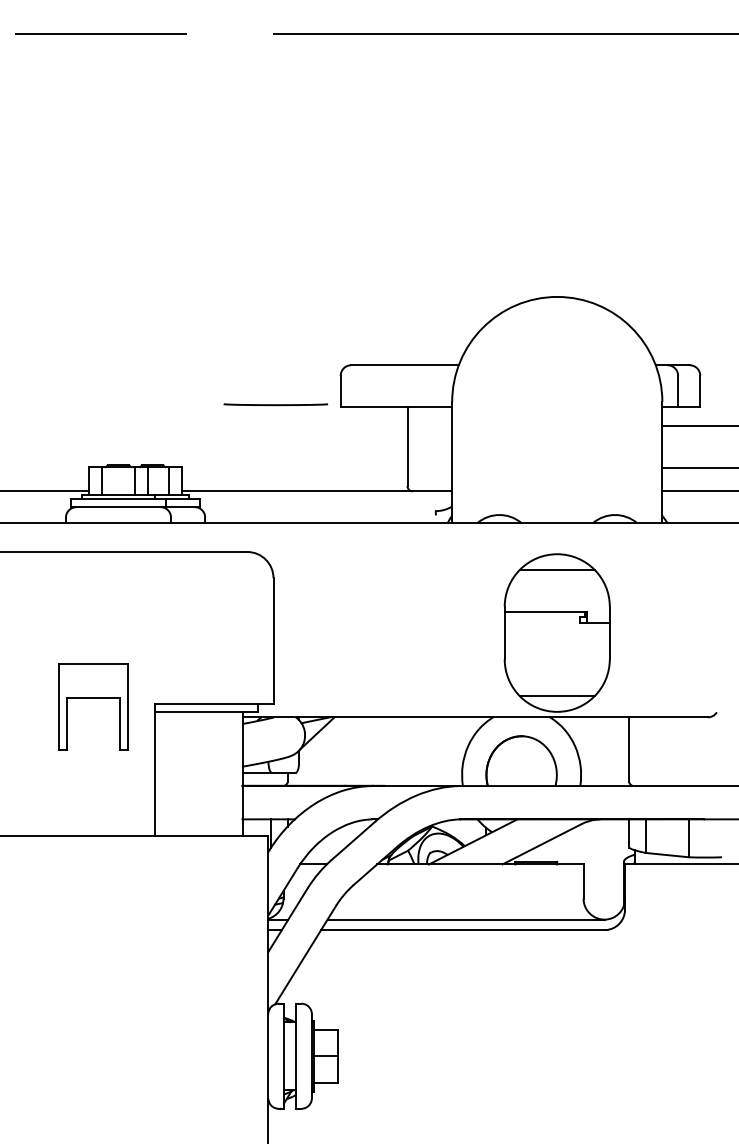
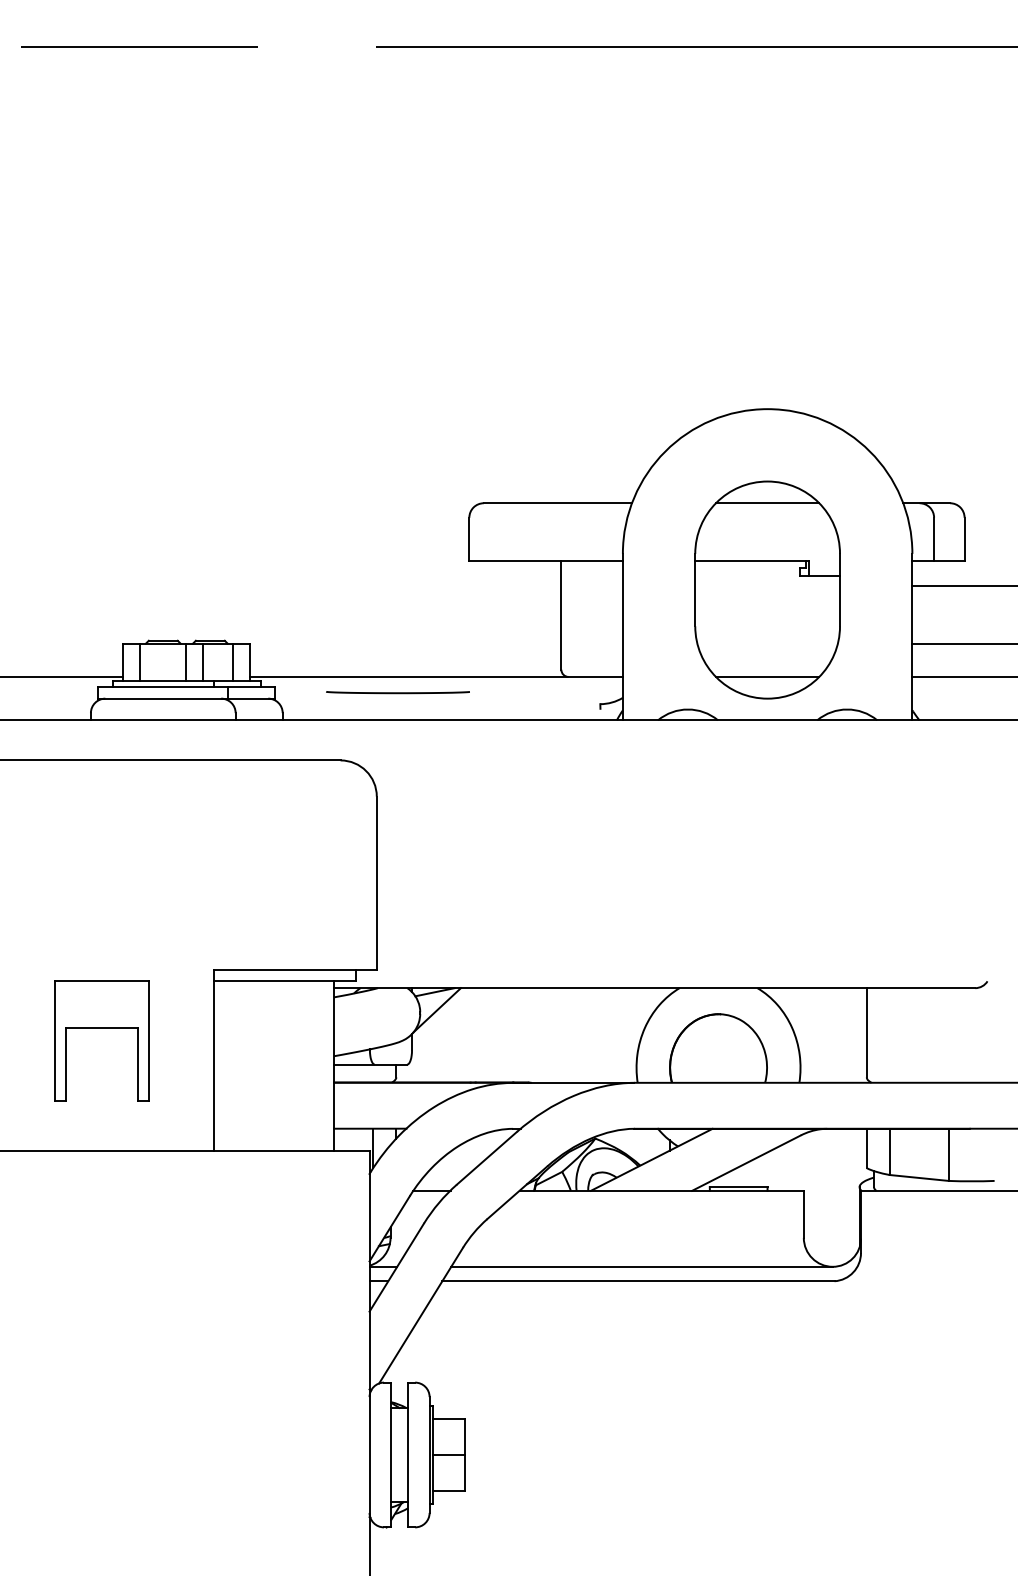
line: (275, 404) -> (397, 692), moved
part: (557, 632) -> (767, 589), moved
part: (93, 697) -> (101, 1028), moved

